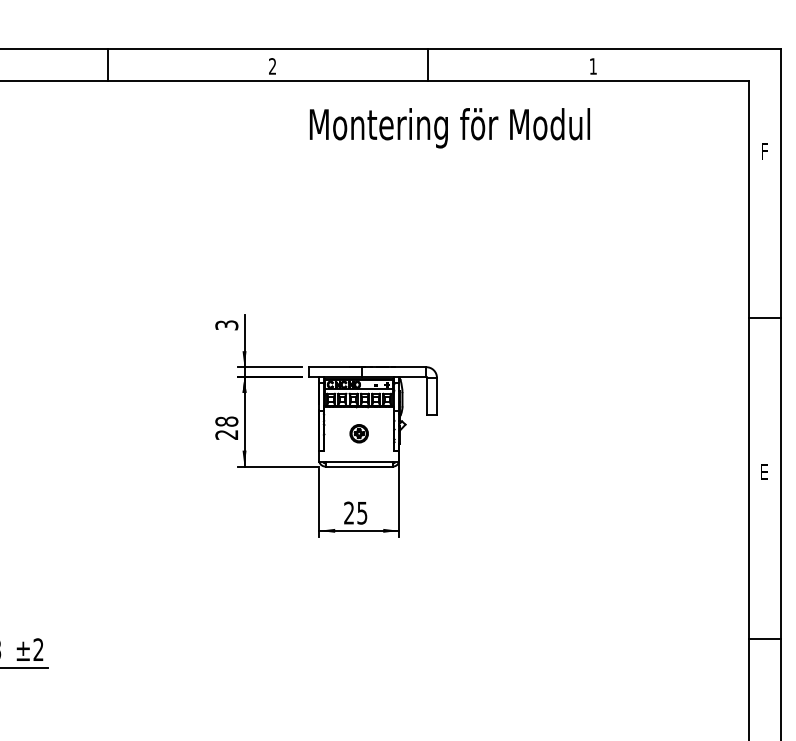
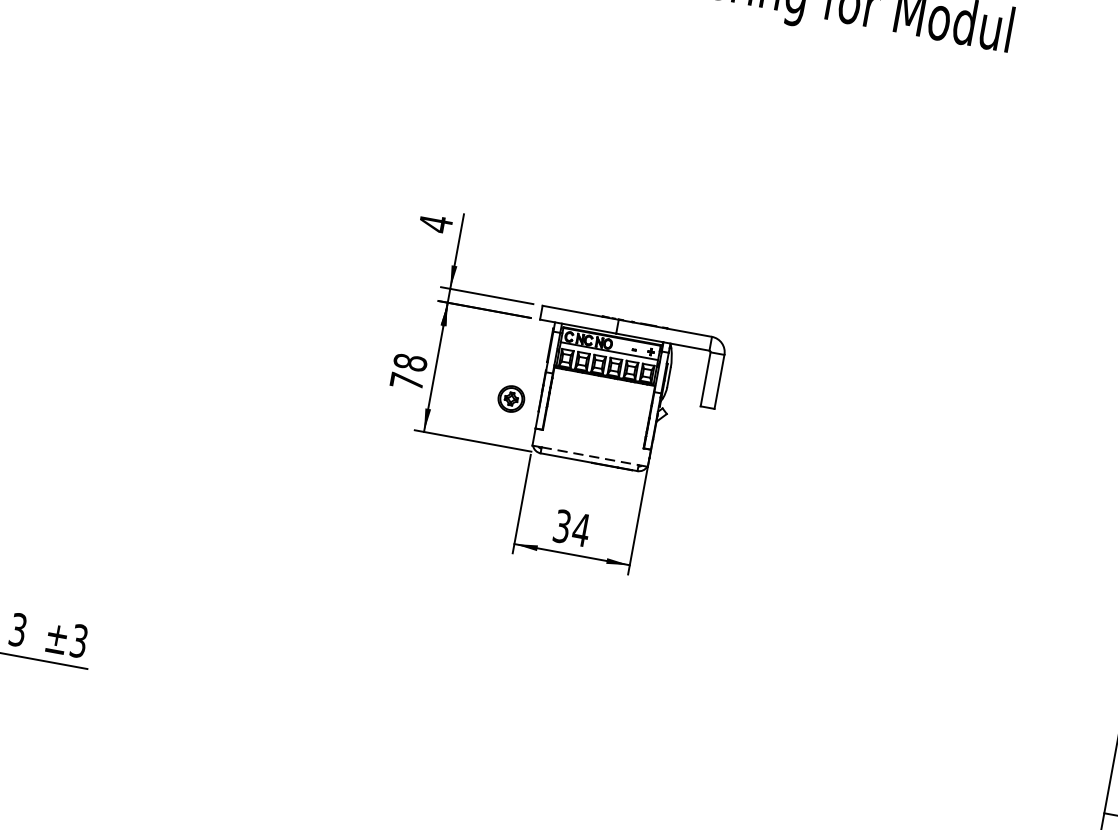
text: (226, 325) -> (435, 224), 3 -> 4
part: (358, 433) -> (510, 398), moved
text: (226, 434) -> (406, 380), 28 -> 78
line: (359, 462) -> (590, 456), solid -> dashed
text: (355, 513) -> (571, 528), 25 -> 34
text: (38, 649) -> (79, 640), ±2 -> ±3

